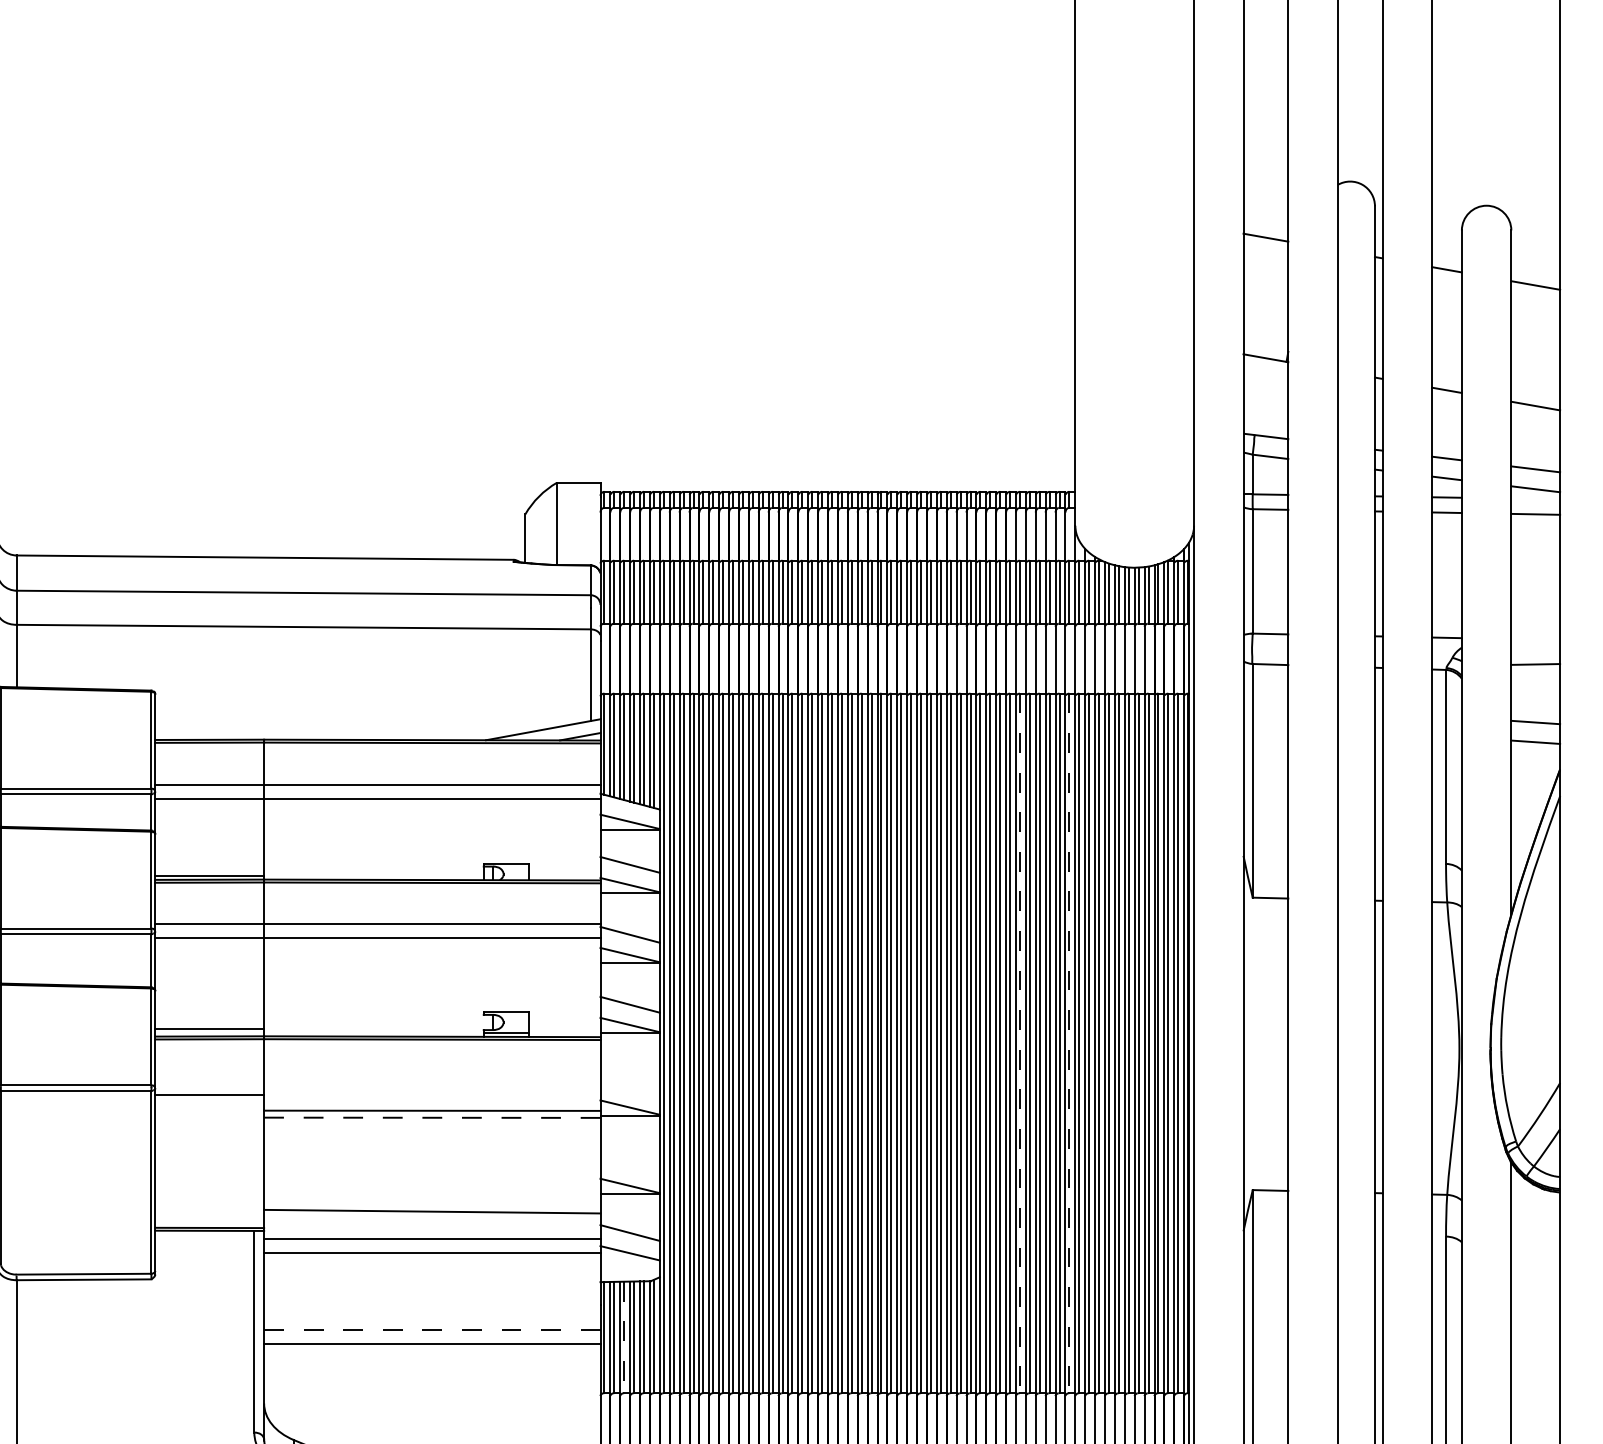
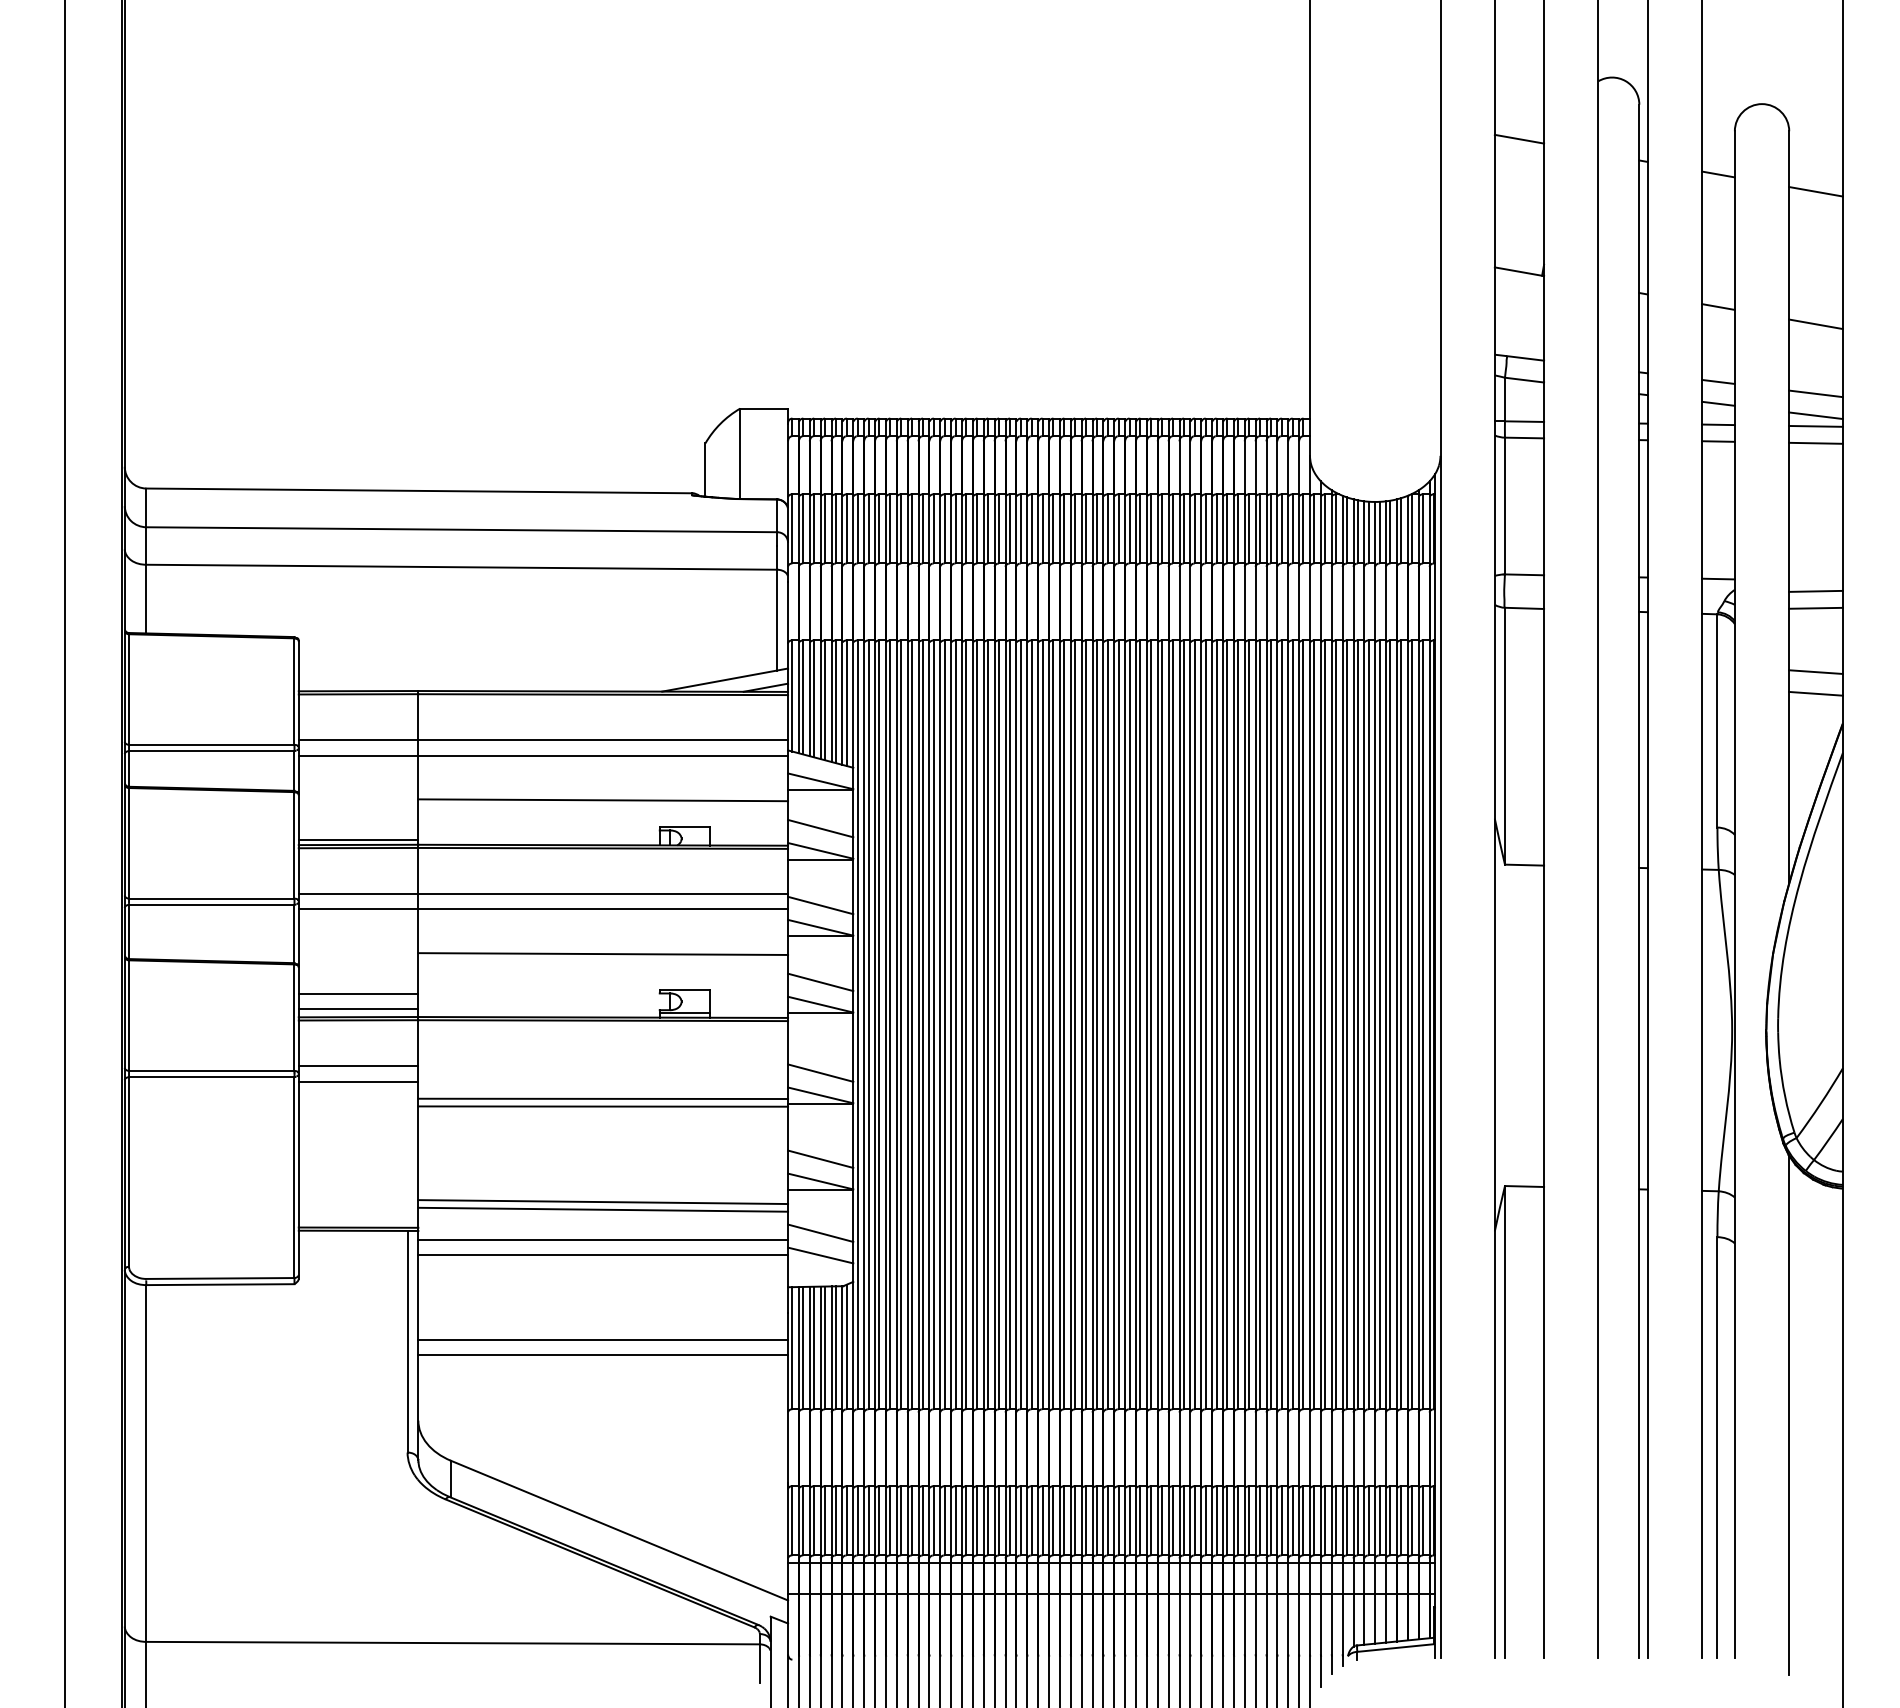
line: (1535, 498) -> (1815, 425), added
line: (1535, 648) -> (1815, 590), added
line: (432, 839) -> (603, 800), added
line: (432, 978) -> (603, 953), added
line: (209, 1015) -> (358, 994), added
line: (1020, 1044) -> (1249, 1025), dashed -> solid
line: (1069, 1044) -> (1303, 1025), dashed -> solid
line: (209, 1081) -> (358, 1066), added
line: (630, 1086) -> (820, 1072), added
line: (432, 1117) -> (603, 1106), dashed -> solid
line: (630, 1165) -> (820, 1158), added
line: (432, 1205) -> (603, 1202), added
line: (432, 1330) -> (603, 1340), dashed -> solid
line: (624, 1337) -> (814, 1348), dashed -> solid

